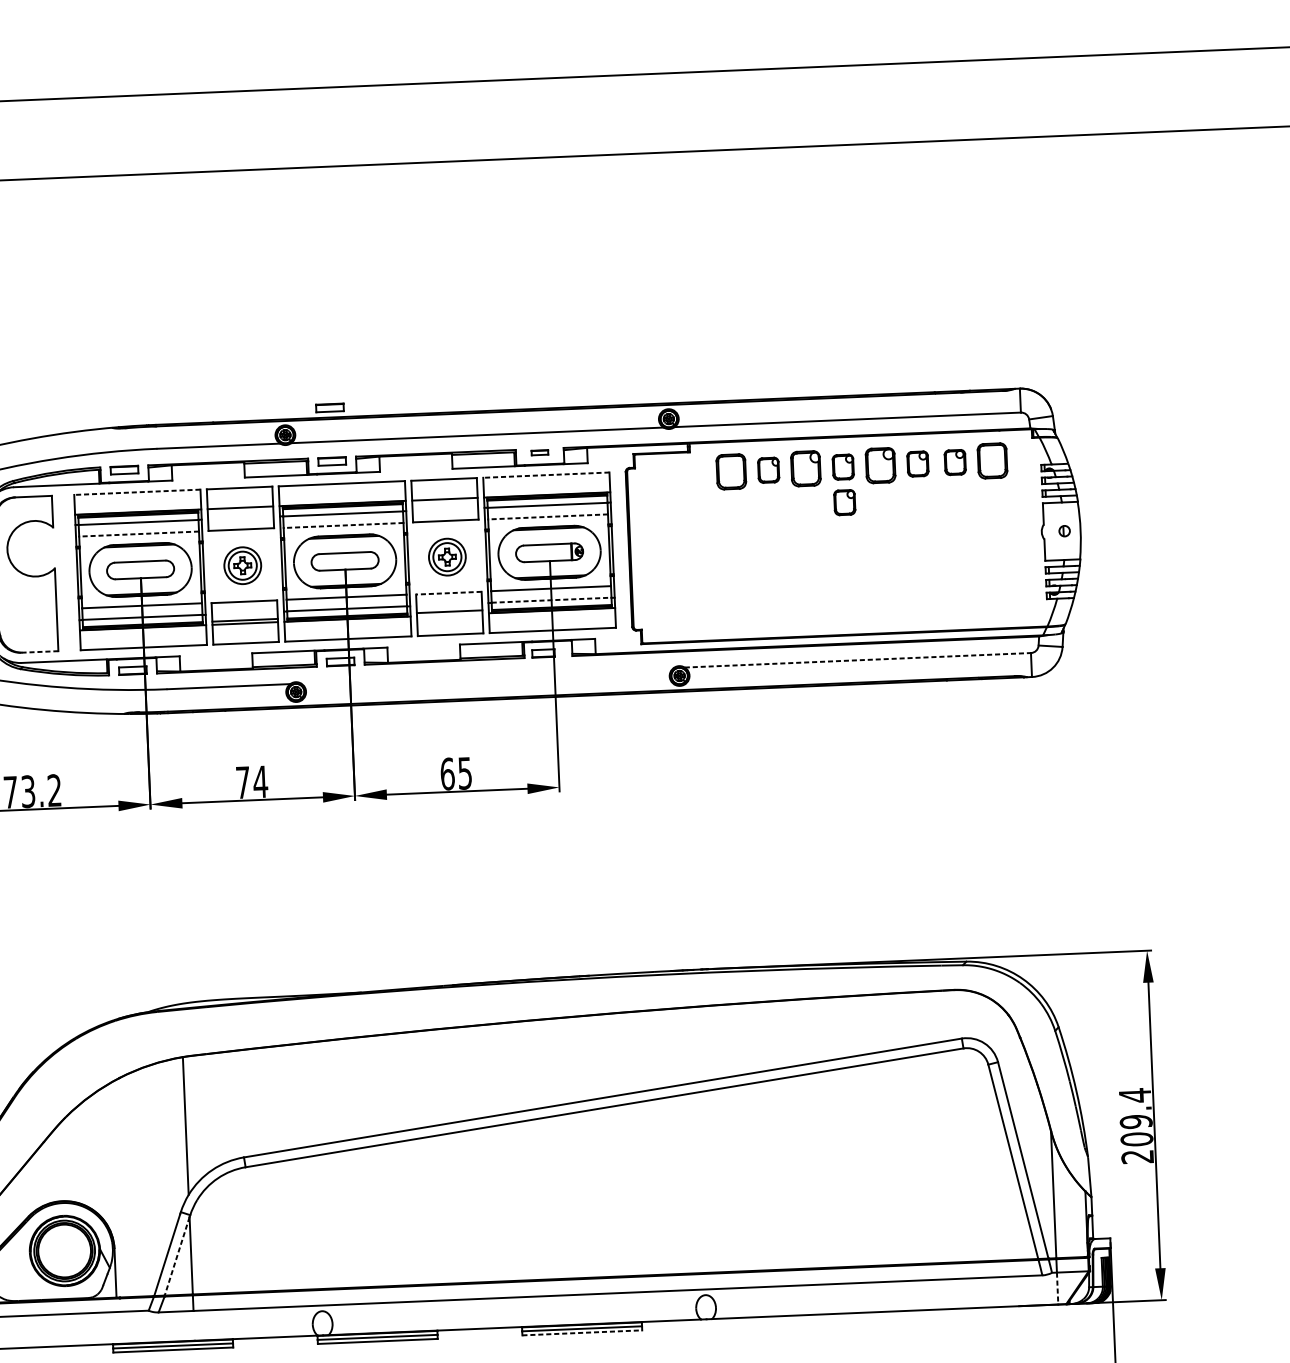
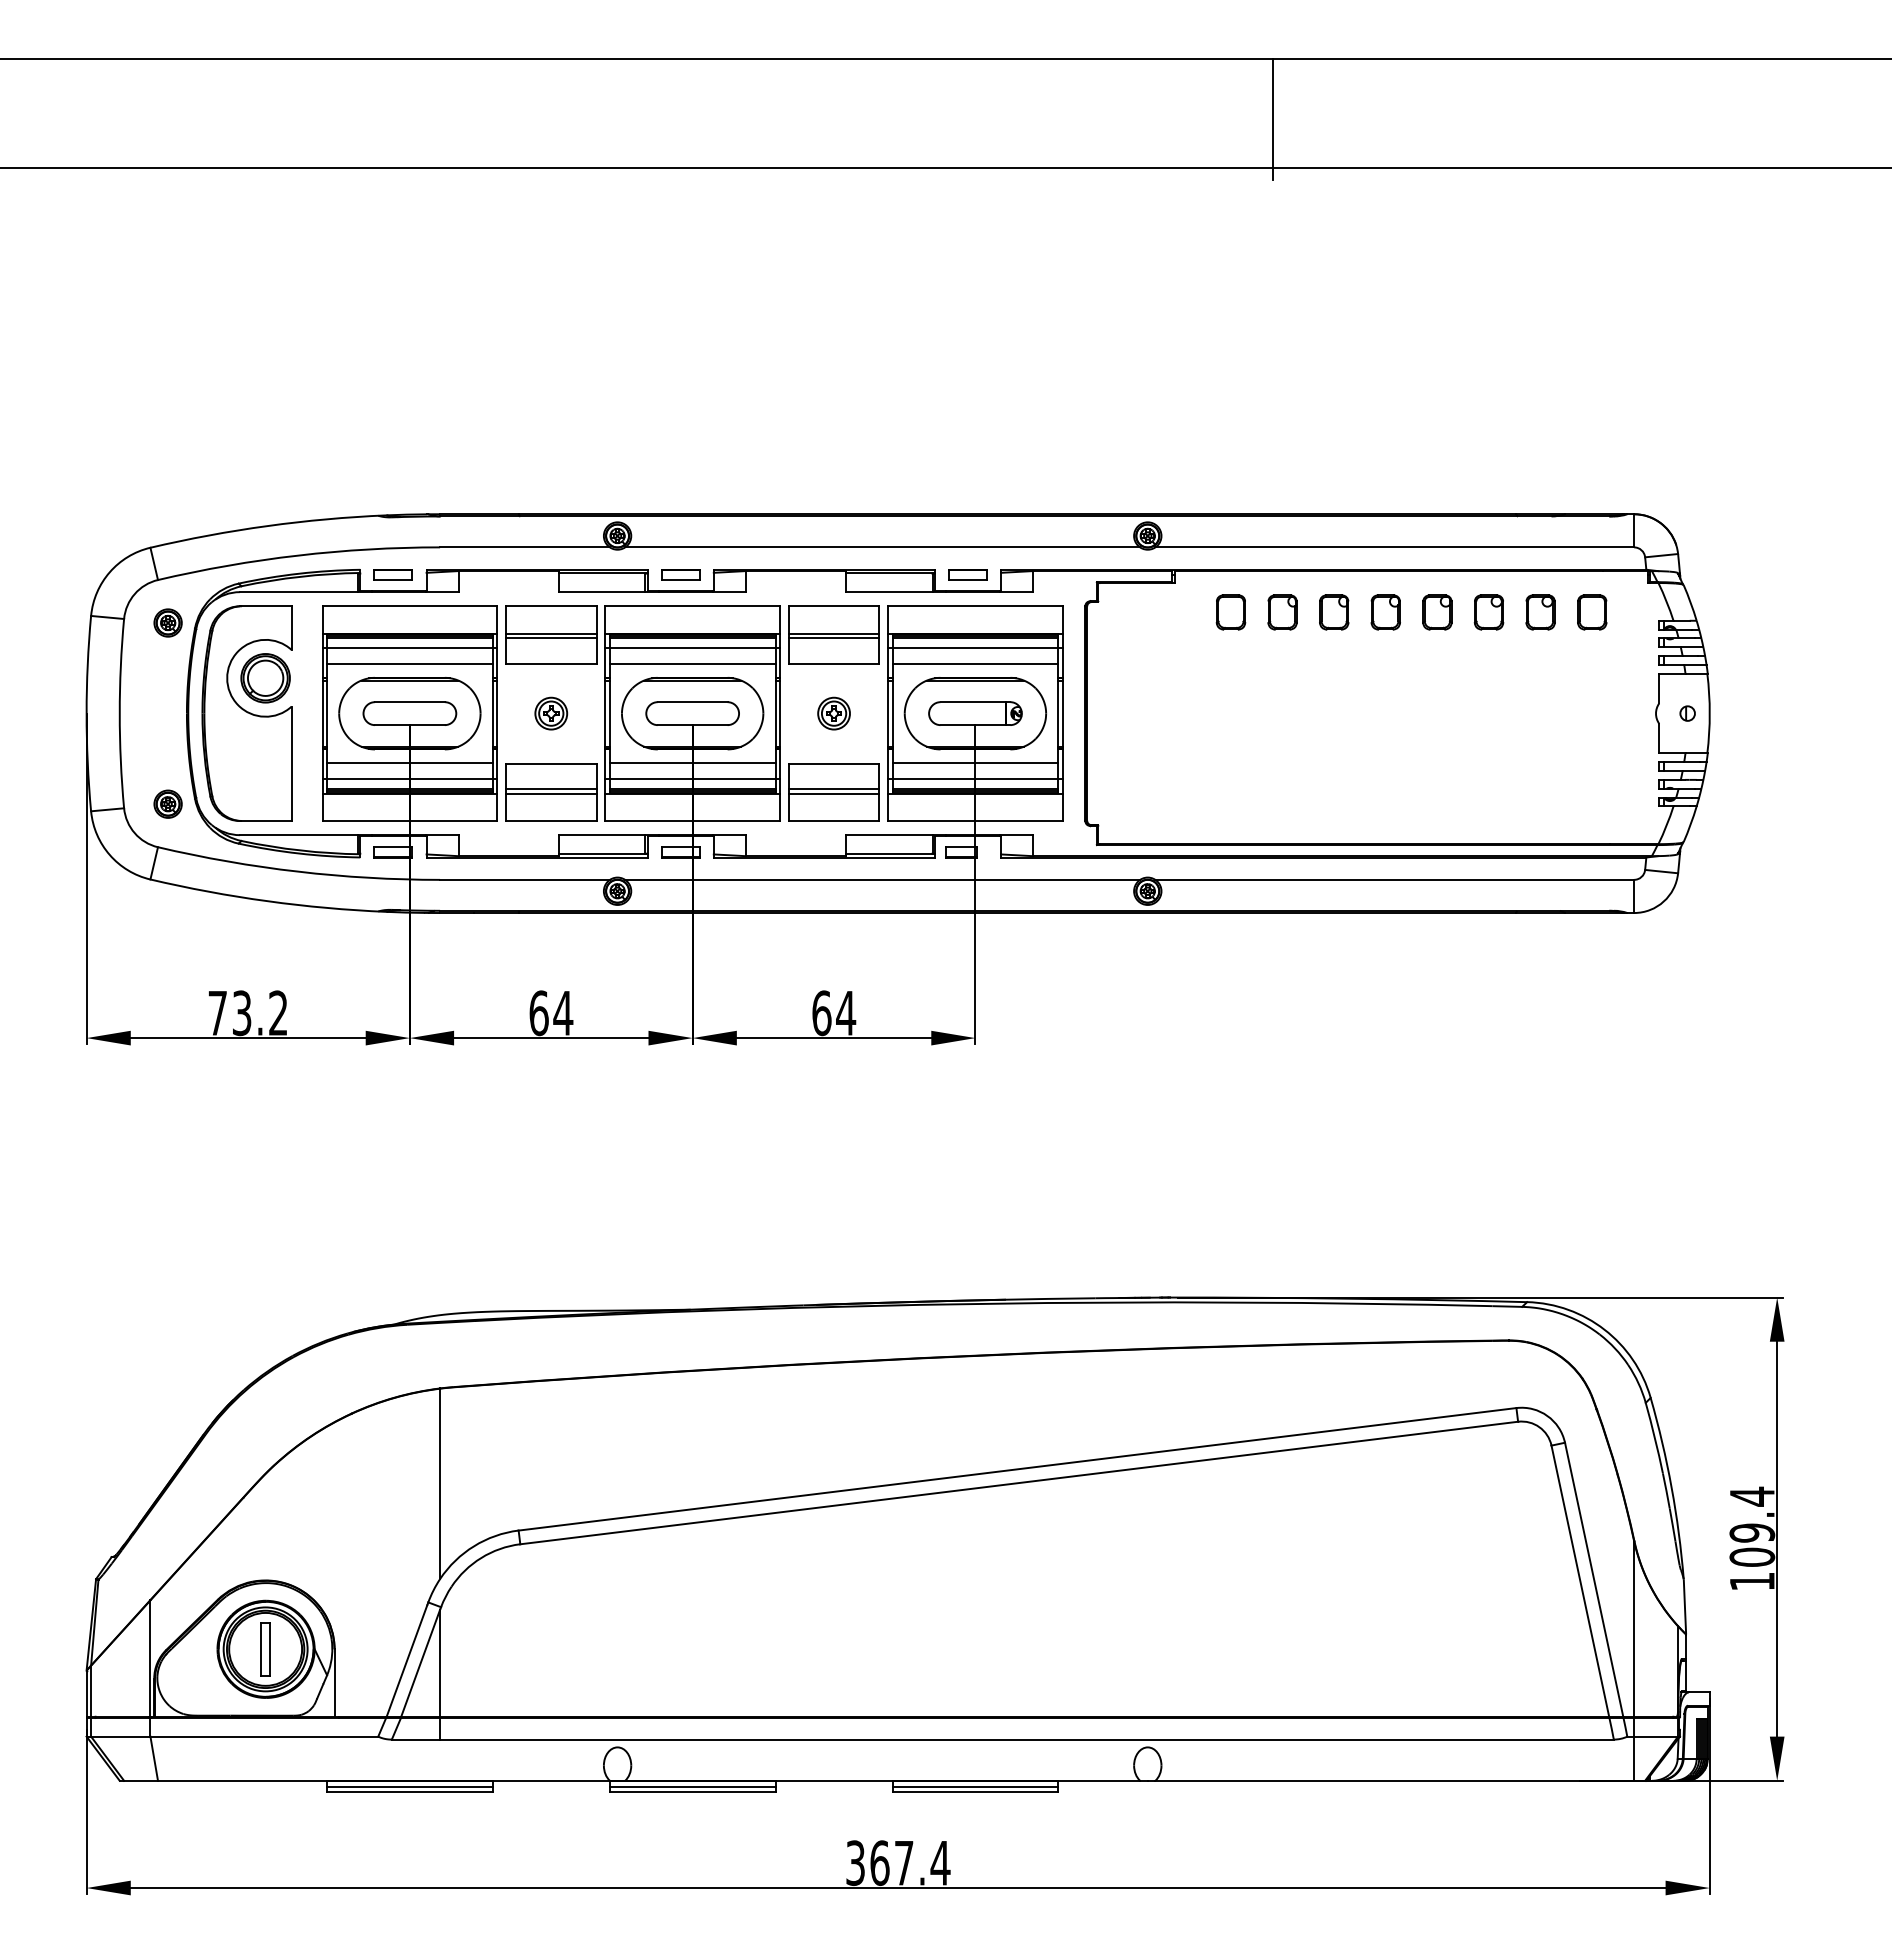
line: (747, 113) -> (1273, 118), added
part: (329, 407) -> (680, 500), removed
part: (539, 452) -> (967, 574), size x1.67
part: (992, 460) -> (1592, 612), size x0.71
part: (880, 465) -> (1437, 612), size x0.71
part: (806, 468) -> (1334, 612), size x0.71
part: (730, 471) -> (1230, 612), size x0.71
line: (545, 475) -> (974, 606), dashed -> solid
line: (137, 492) -> (409, 606), dashed -> solid
line: (444, 502) -> (833, 638), added
part: (844, 502) -> (1385, 661), removed
line: (240, 511) -> (551, 638), added
line: (548, 517) -> (975, 664), dashed -> solid
line: (343, 525) -> (692, 664), dashed -> solid
line: (138, 534) -> (409, 664), dashed -> solid
part: (35, 548) -> (265, 678), added
part: (446, 556) -> (833, 713), size x0.62
part: (243, 565) -> (551, 713), size x0.62
line: (448, 593) -> (833, 763), dashed -> solid
line: (551, 600) -> (975, 779), dashed -> solid
line: (449, 614) -> (833, 793), added
line: (39, 652) -> (265, 821), dashed -> solid
line: (858, 660) -> (1395, 879), dashed -> solid
line: (487, 675) -> (882, 879), added
text: (465, 773) -> (846, 1013), 65 -> 64
text: (242, 782) -> (538, 1013), 74 -> 64
text: (1137, 1156) -> (1751, 1581), 209.4 -> 109.4
part: (64, 1251) -> (265, 1649), added
line: (177, 1256) -> (420, 1663), dashed -> solid
line: (1057, 1289) -> (1634, 1759), dashed -> solid
line: (582, 1332) -> (975, 1792), dashed -> solid

